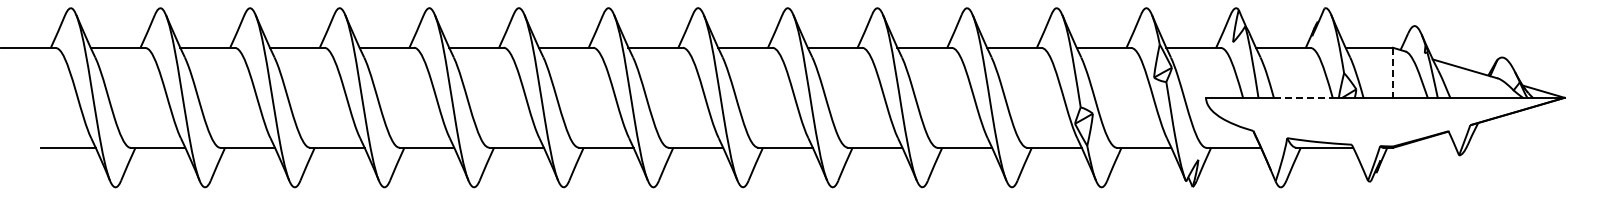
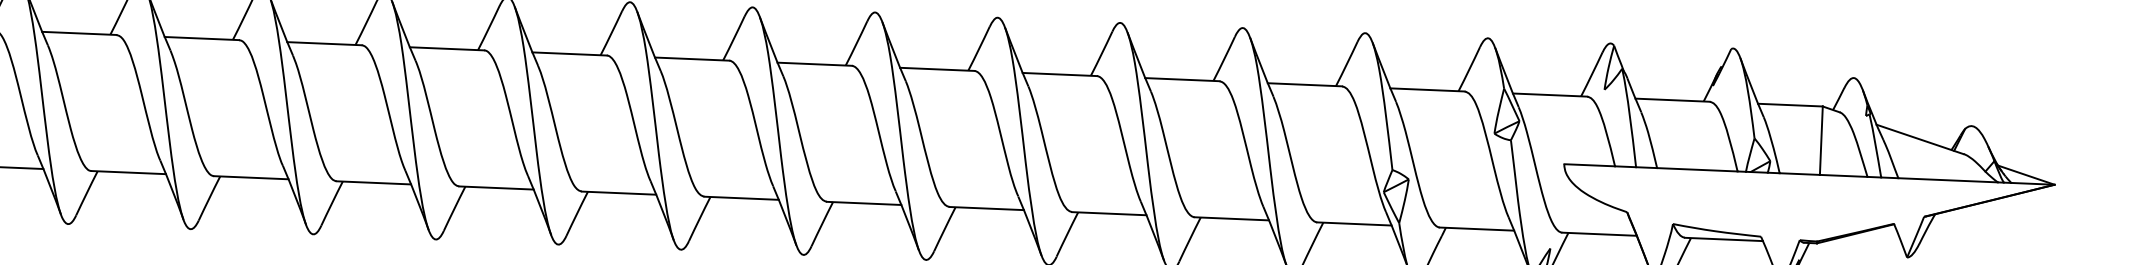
line: (1392, 73) -> (1820, 141), dashed -> solid
line: (1303, 97) -> (1697, 169), dashed -> solid

